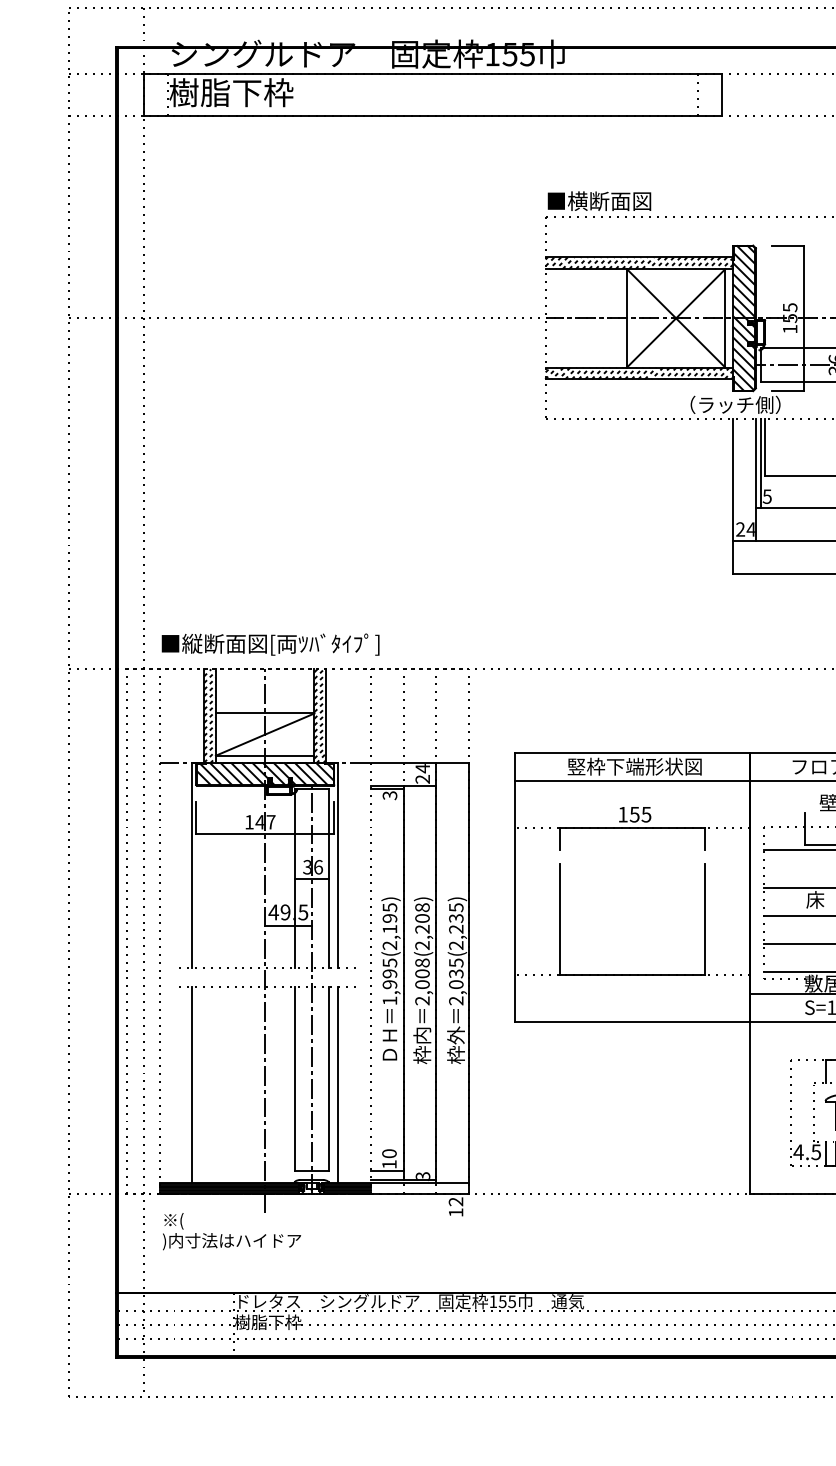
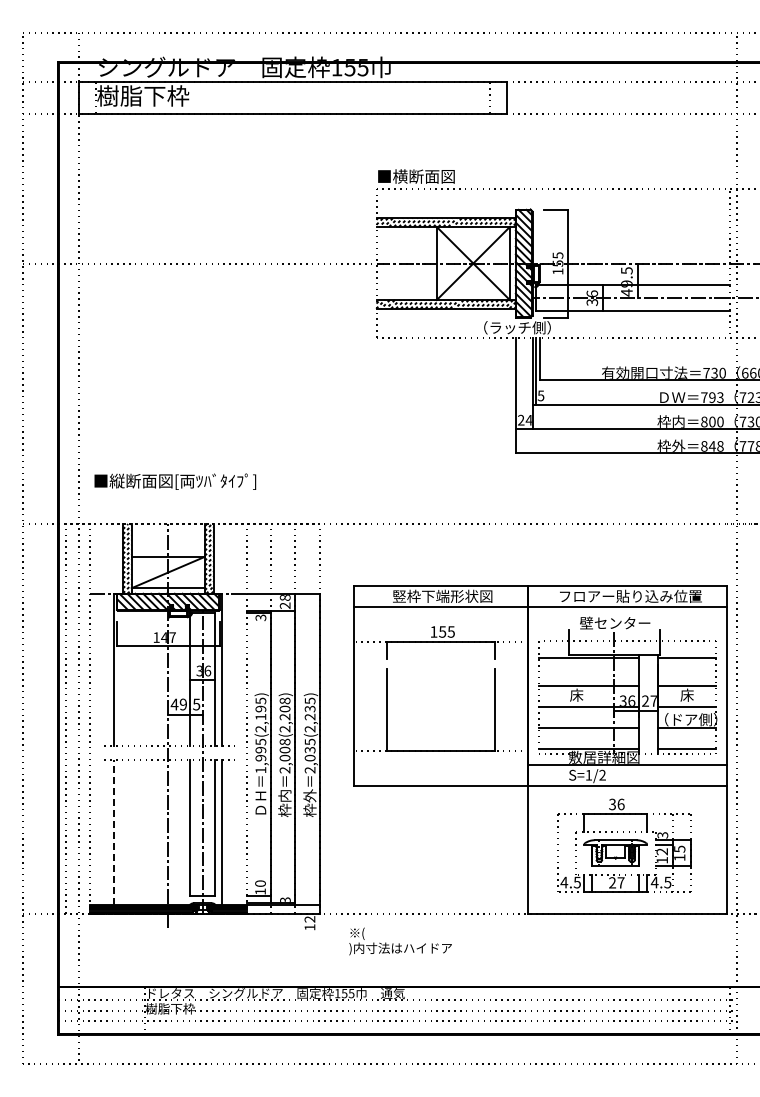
text: (270, 644) -> (175, 481), moved
text: (421, 769) -> (284, 598), 24 -> 28
line: (192, 1084) -> (114, 832), solid -> dashed
text: (231, 1231) -> (400, 941), moved

